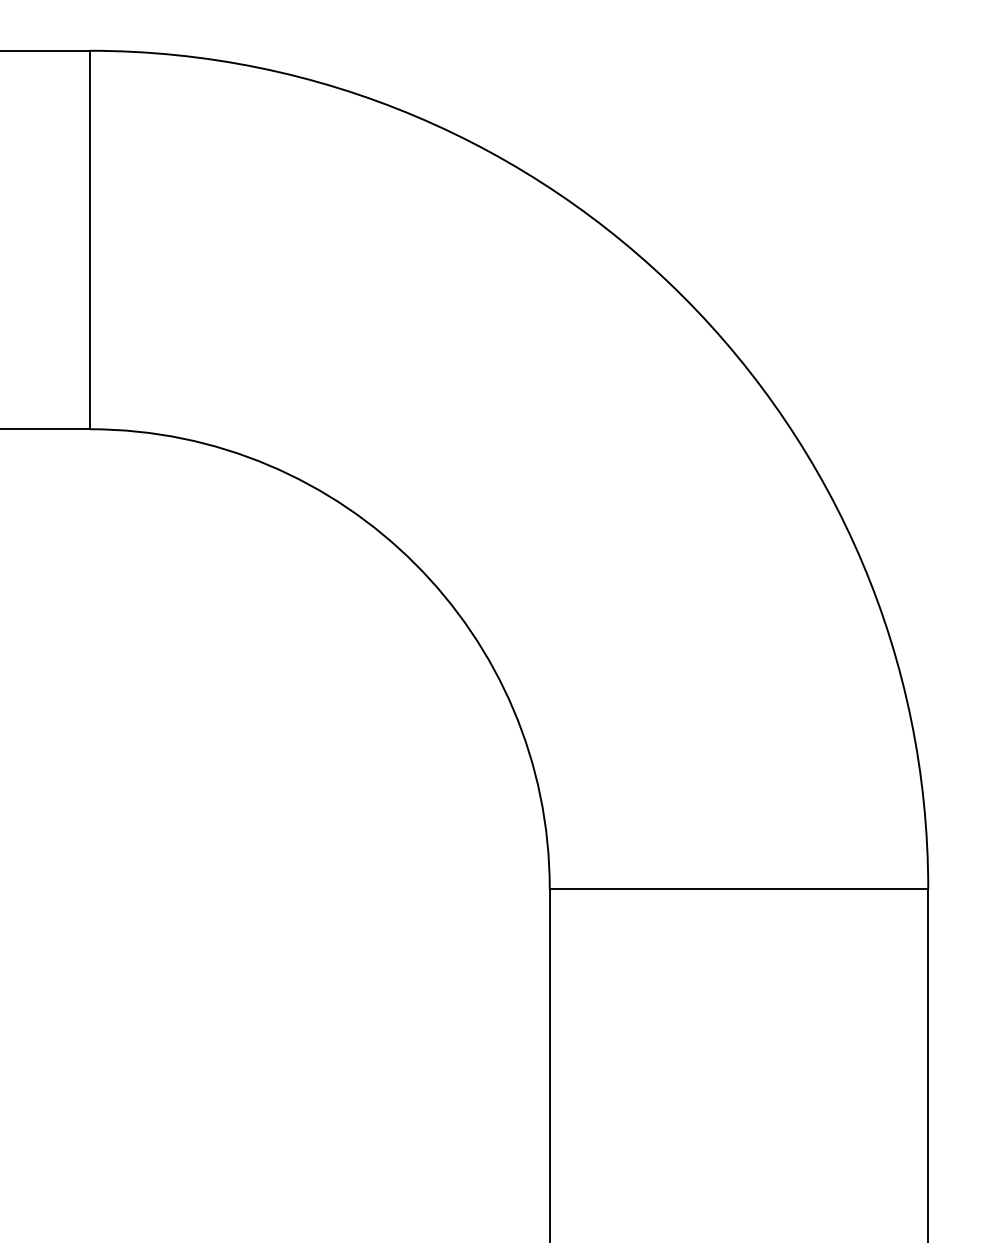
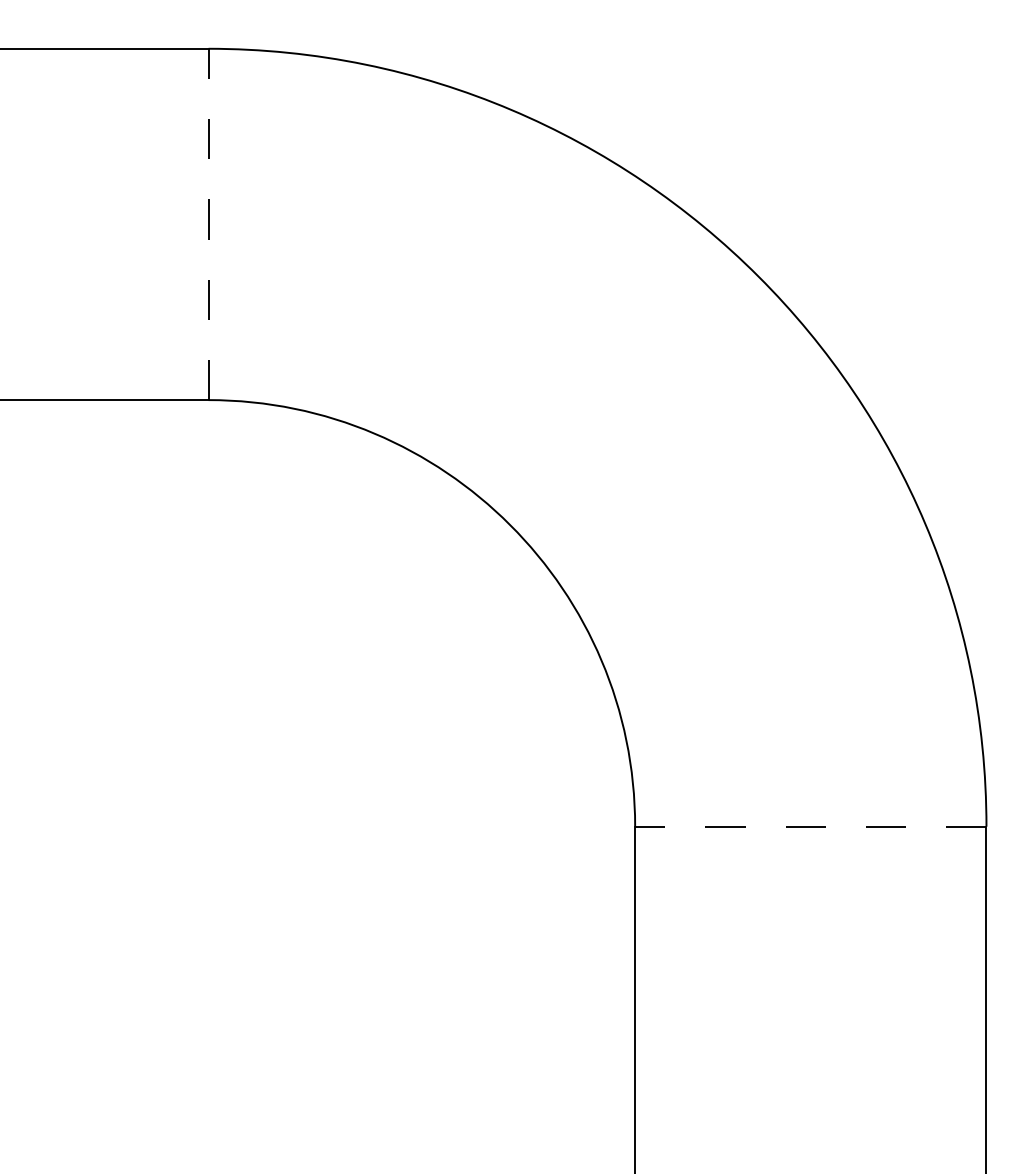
line: (90, 240) -> (208, 224), solid -> dashed
line: (738, 888) -> (810, 826), solid -> dashed

